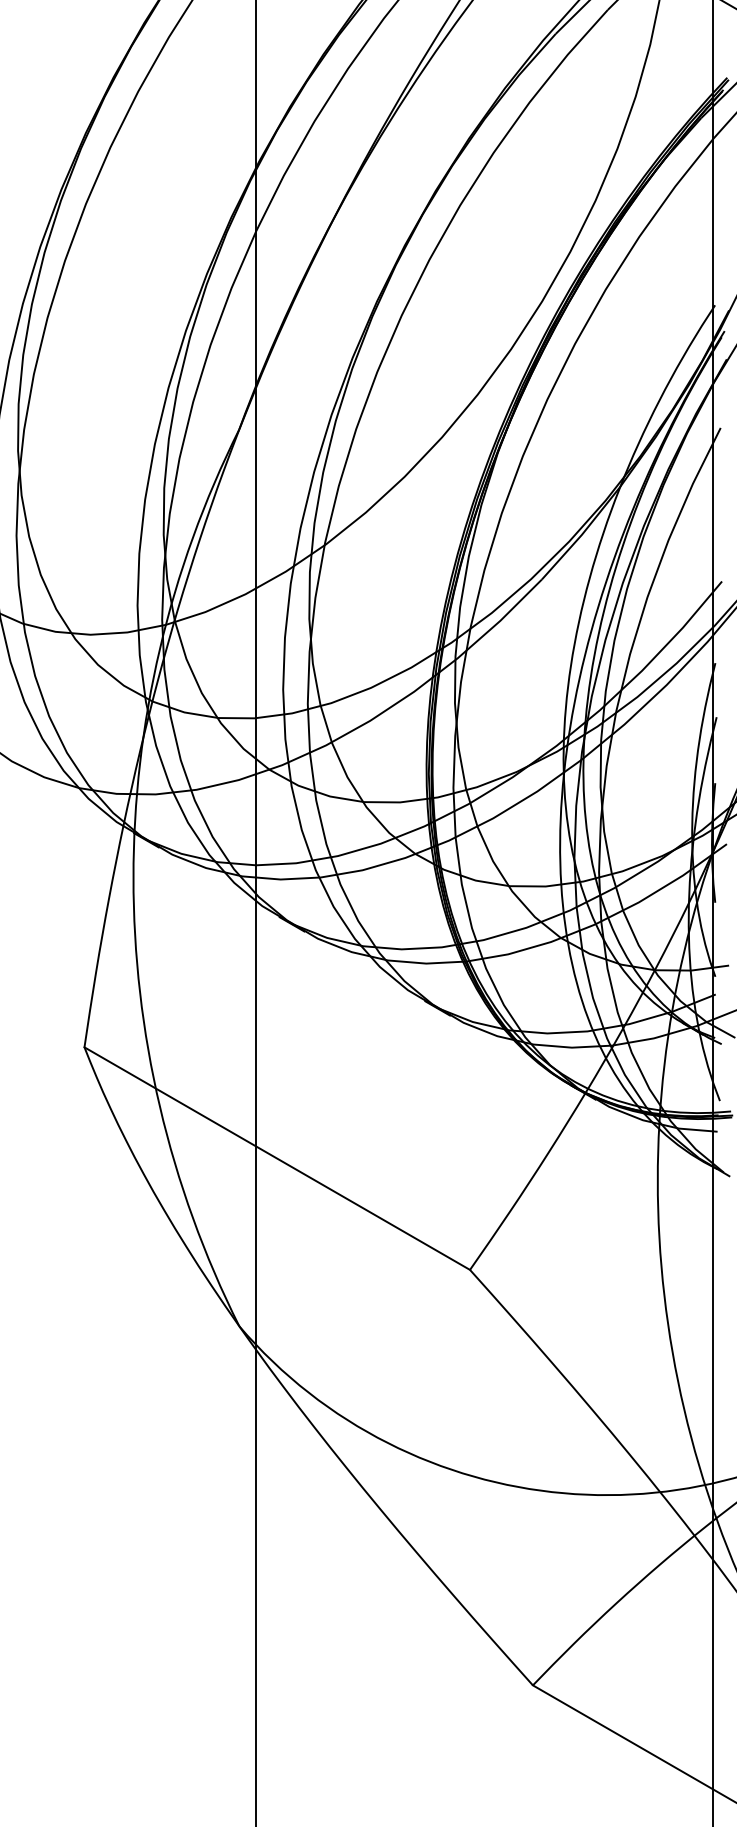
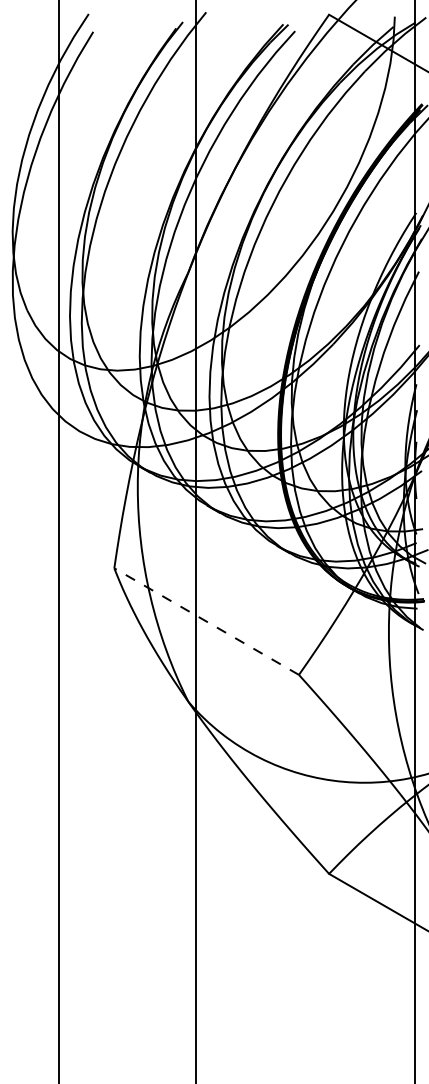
line: (276, 1158) -> (206, 621), solid -> dashed

